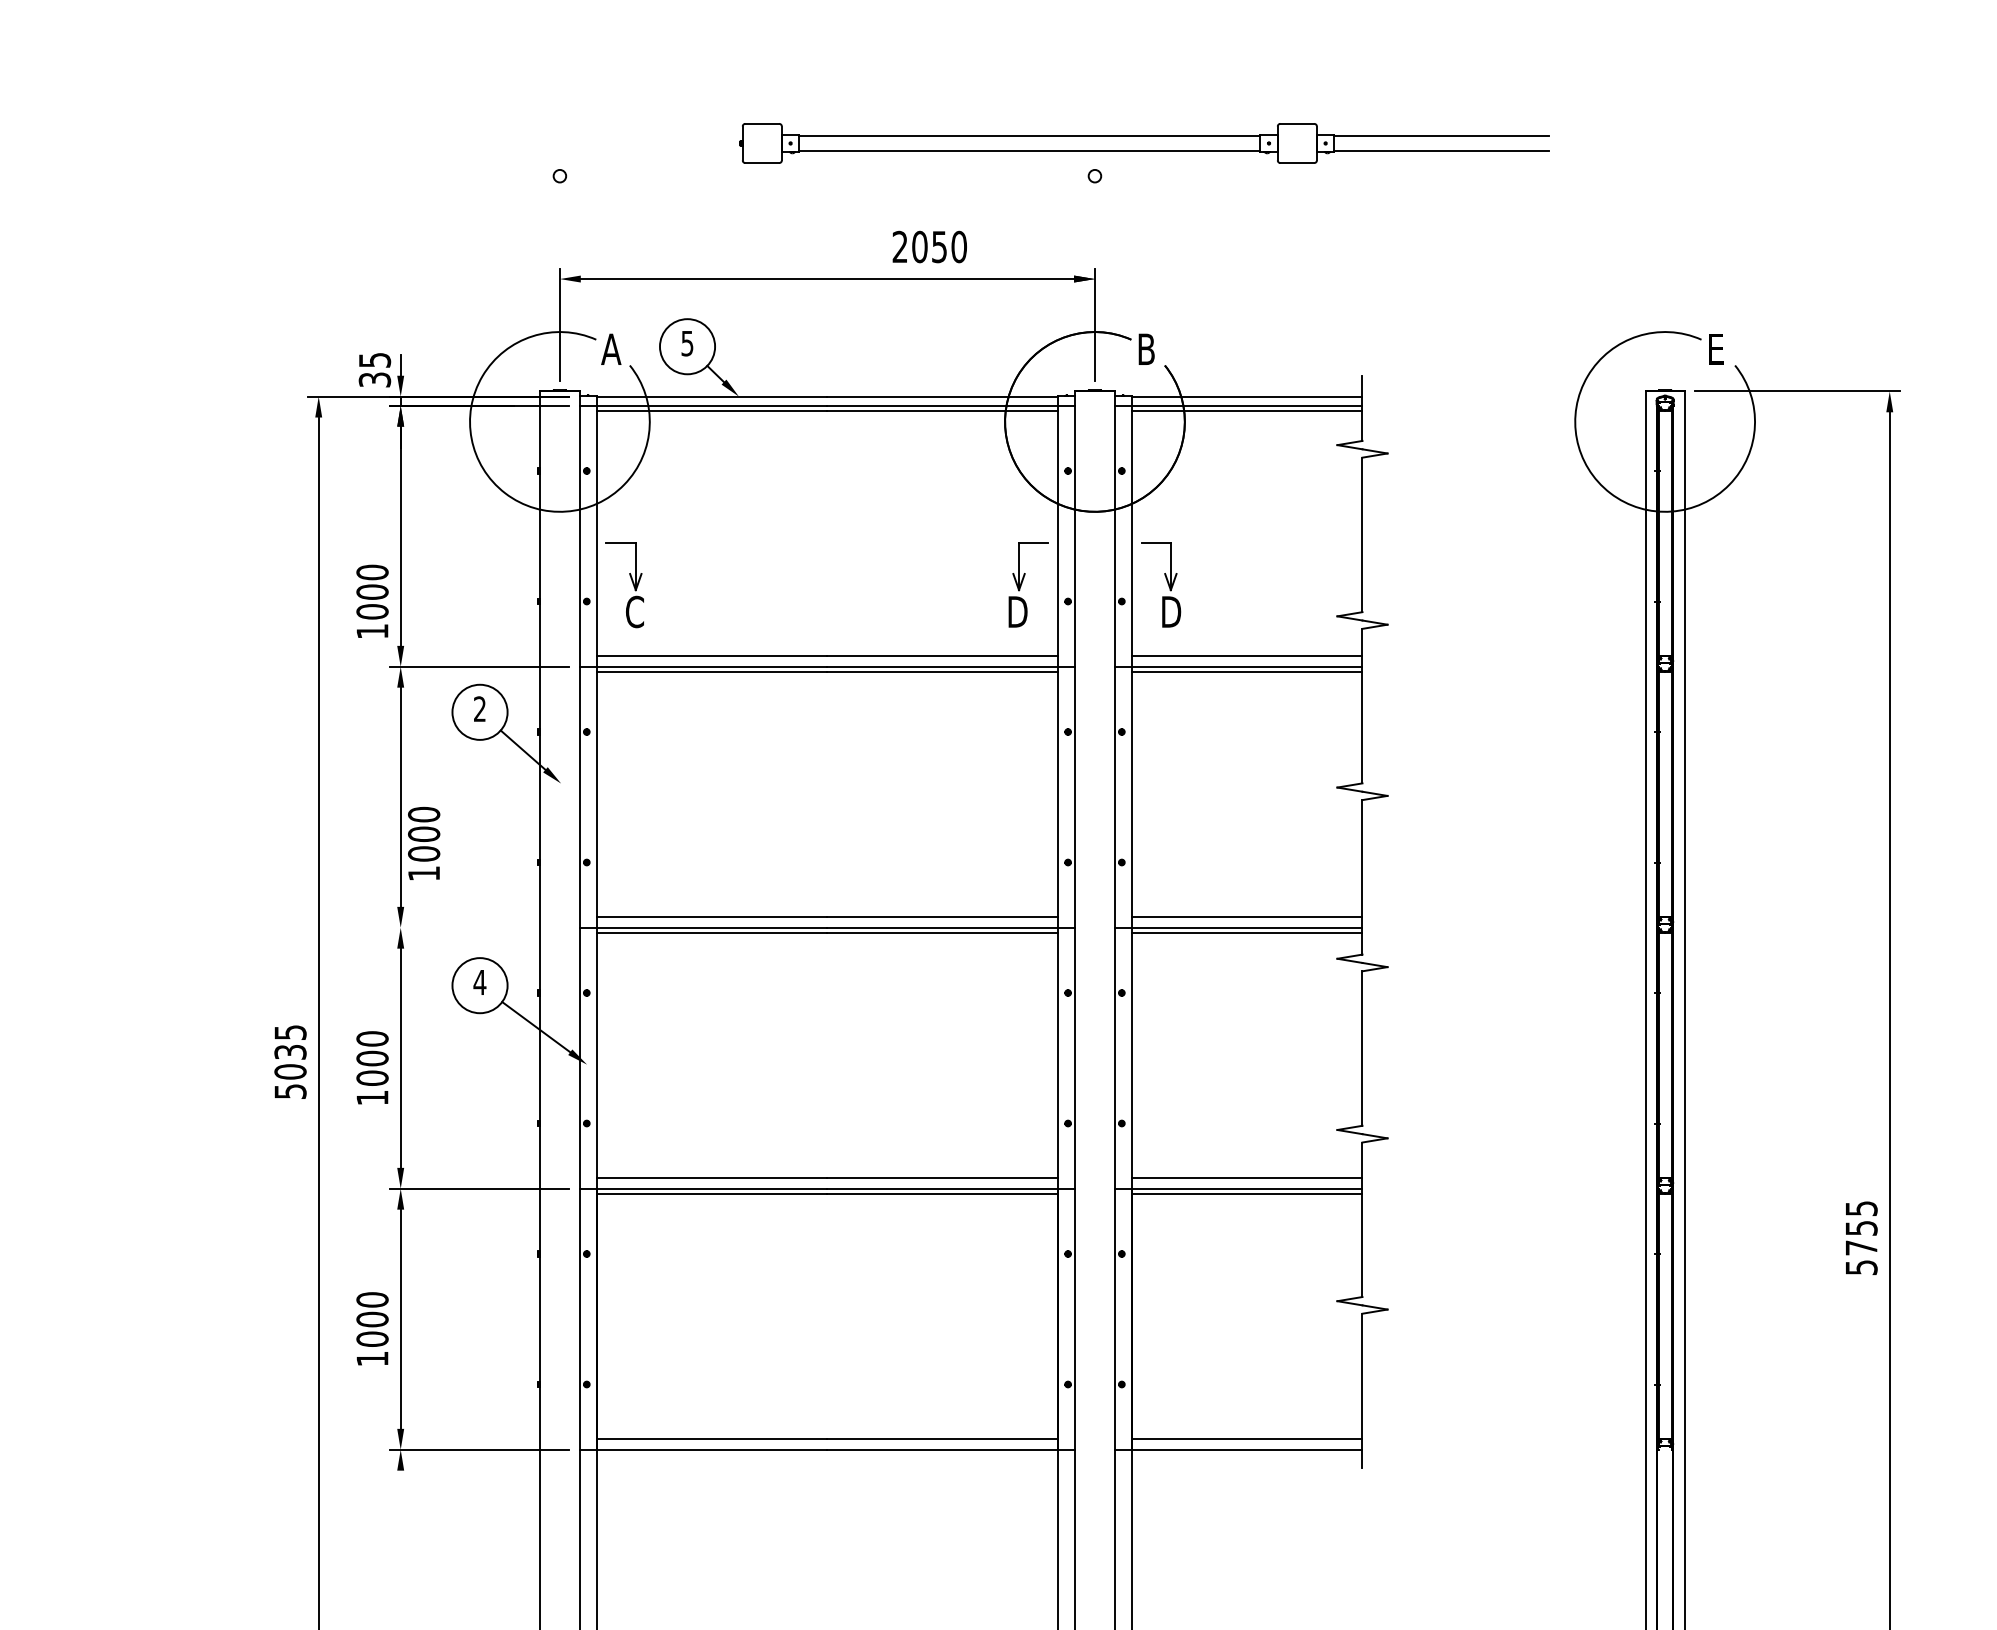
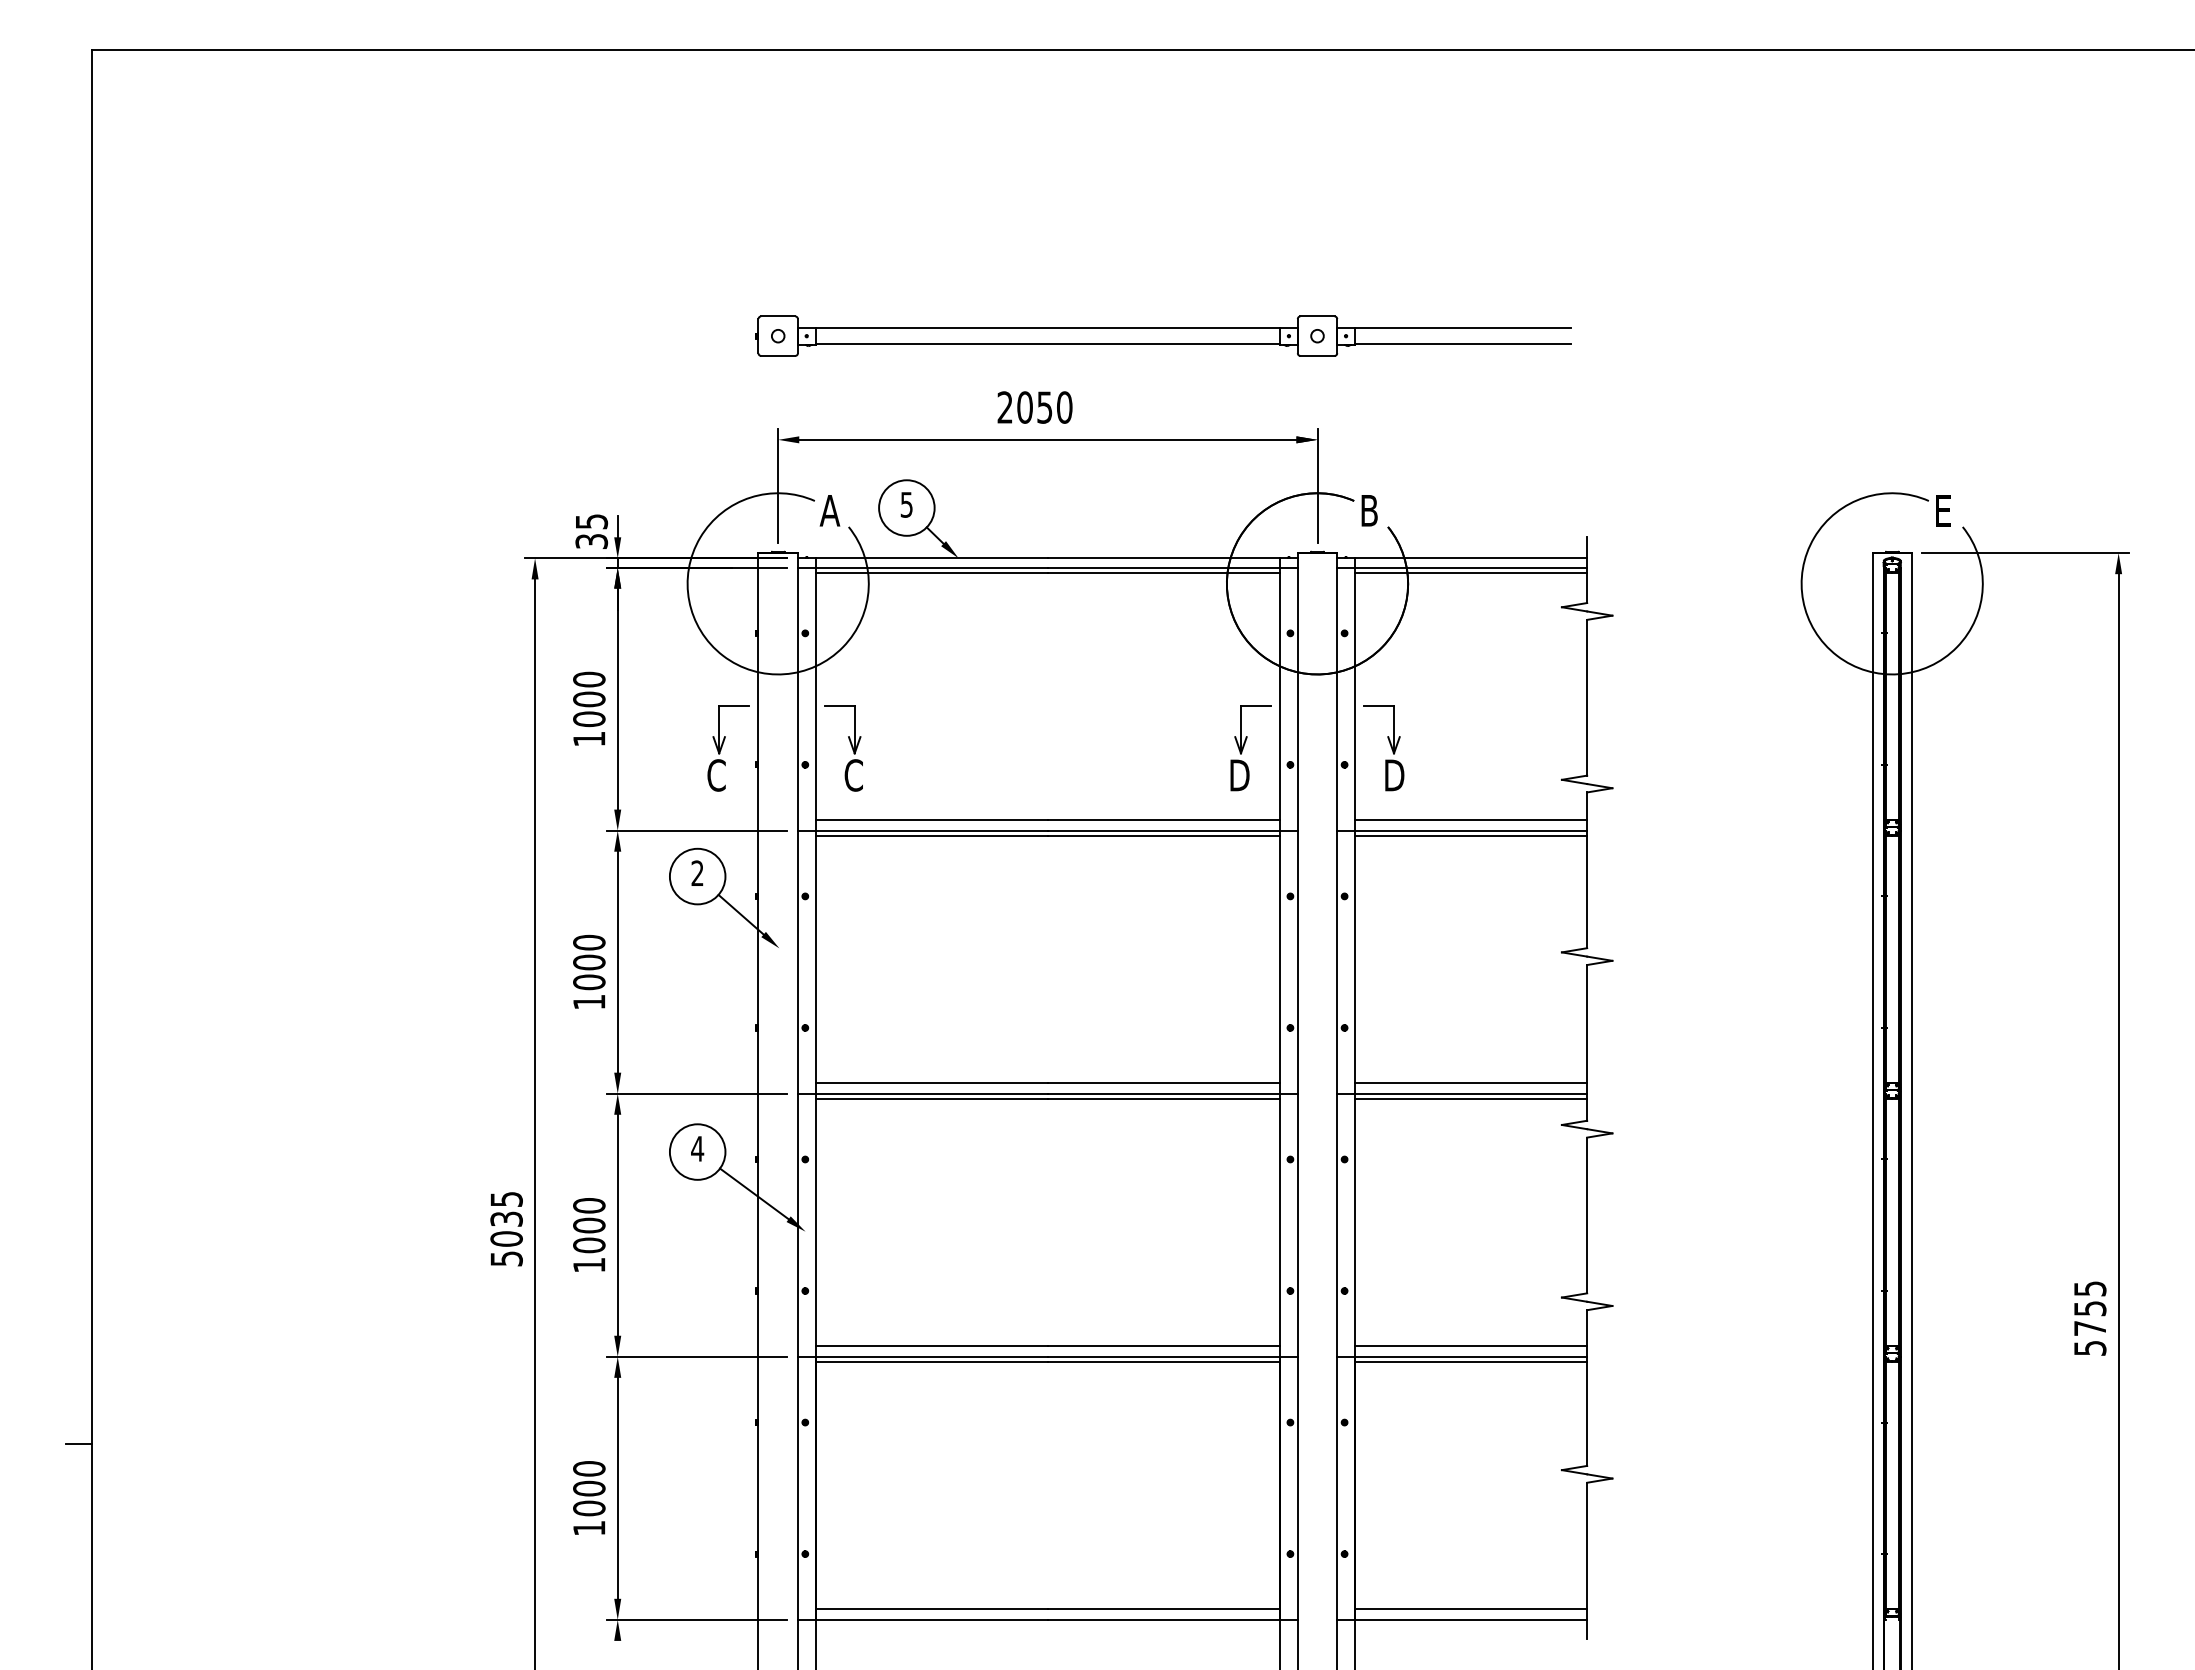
part: (1144, 142) -> (1163, 335), moved
text: (929, 246) -> (1034, 407), moved
part: (504, 584) -> (722, 747), added
text: (372, 601) -> (589, 708), moved
text: (424, 843) -> (589, 971), moved
line: (479, 927) -> (697, 1093), added
text: (1861, 1238) -> (2090, 1318), moved

